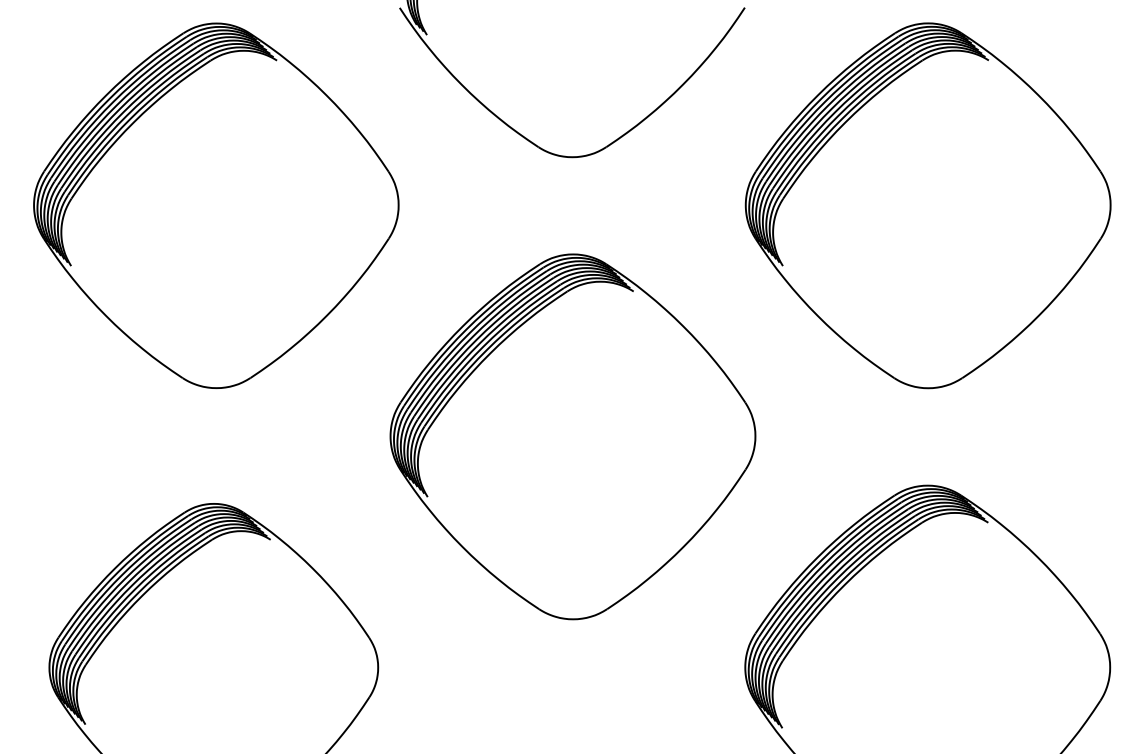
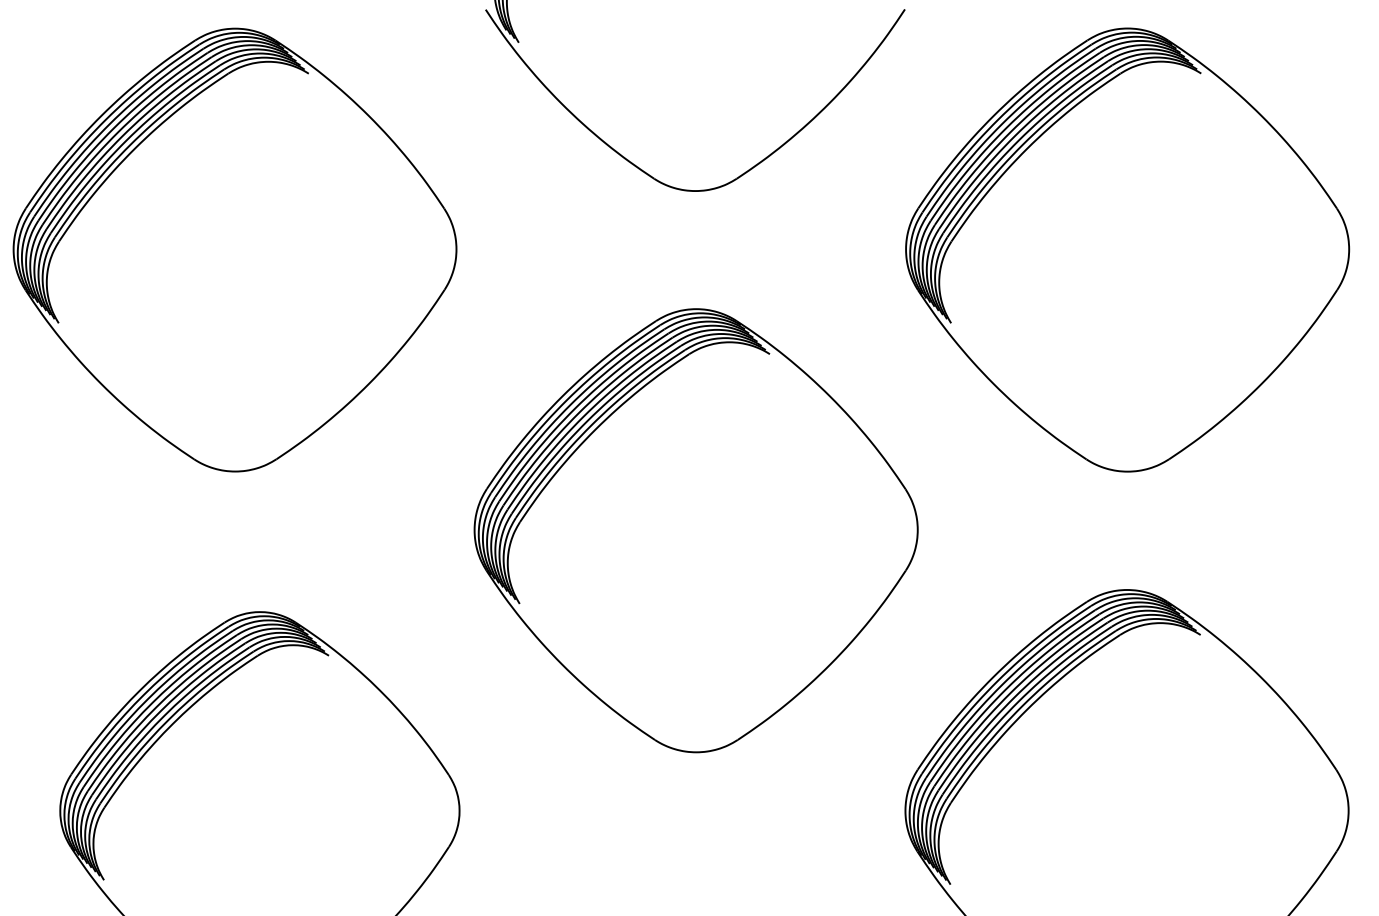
part: (216, 205) -> (235, 249), moved

